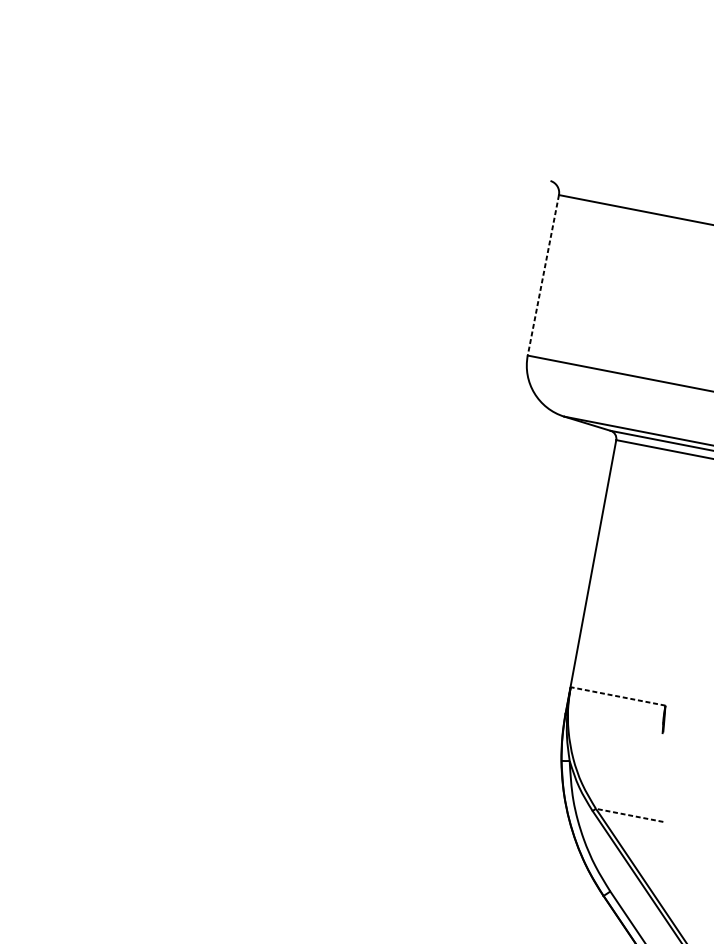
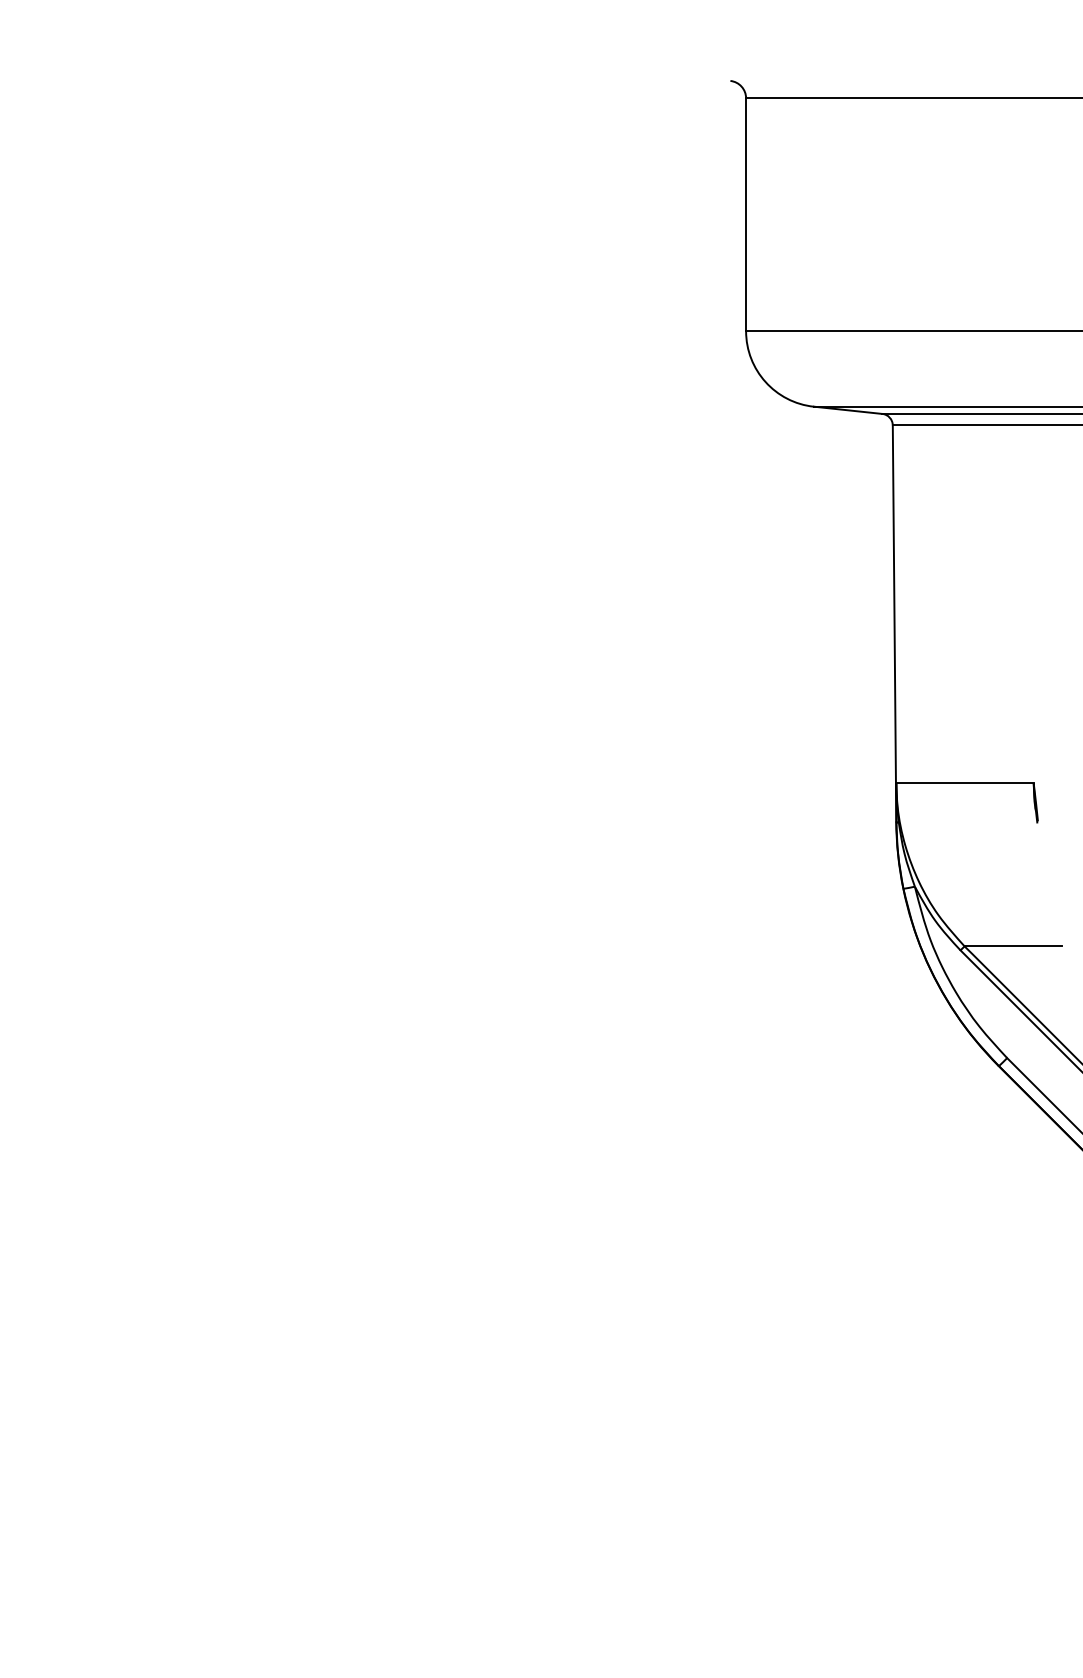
line: (543, 275) -> (746, 215), dashed -> solid
line: (618, 696) -> (965, 783), dashed -> solid
line: (629, 815) -> (1013, 946), dashed -> solid

